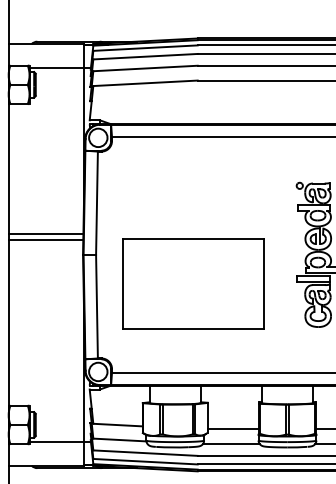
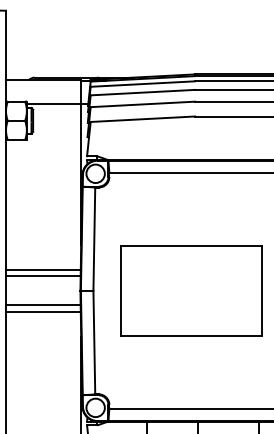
line: (45, 269) -> (42, 305), added
line: (45, 275) -> (42, 311), added
part: (193, 283) -> (190, 290), moved

